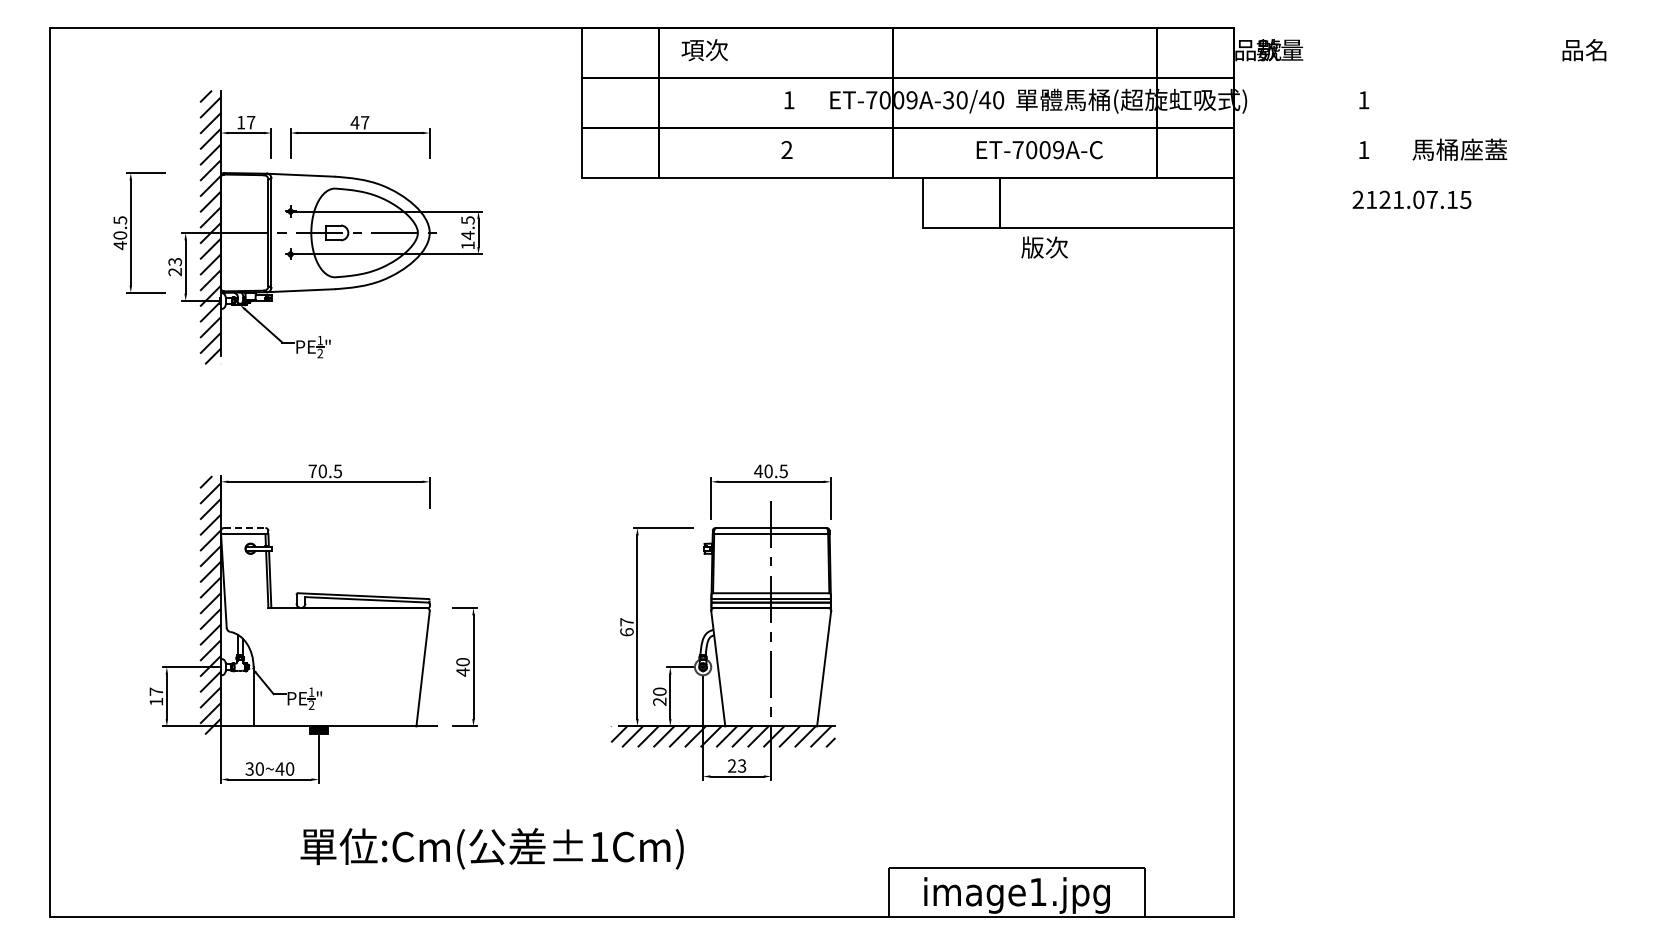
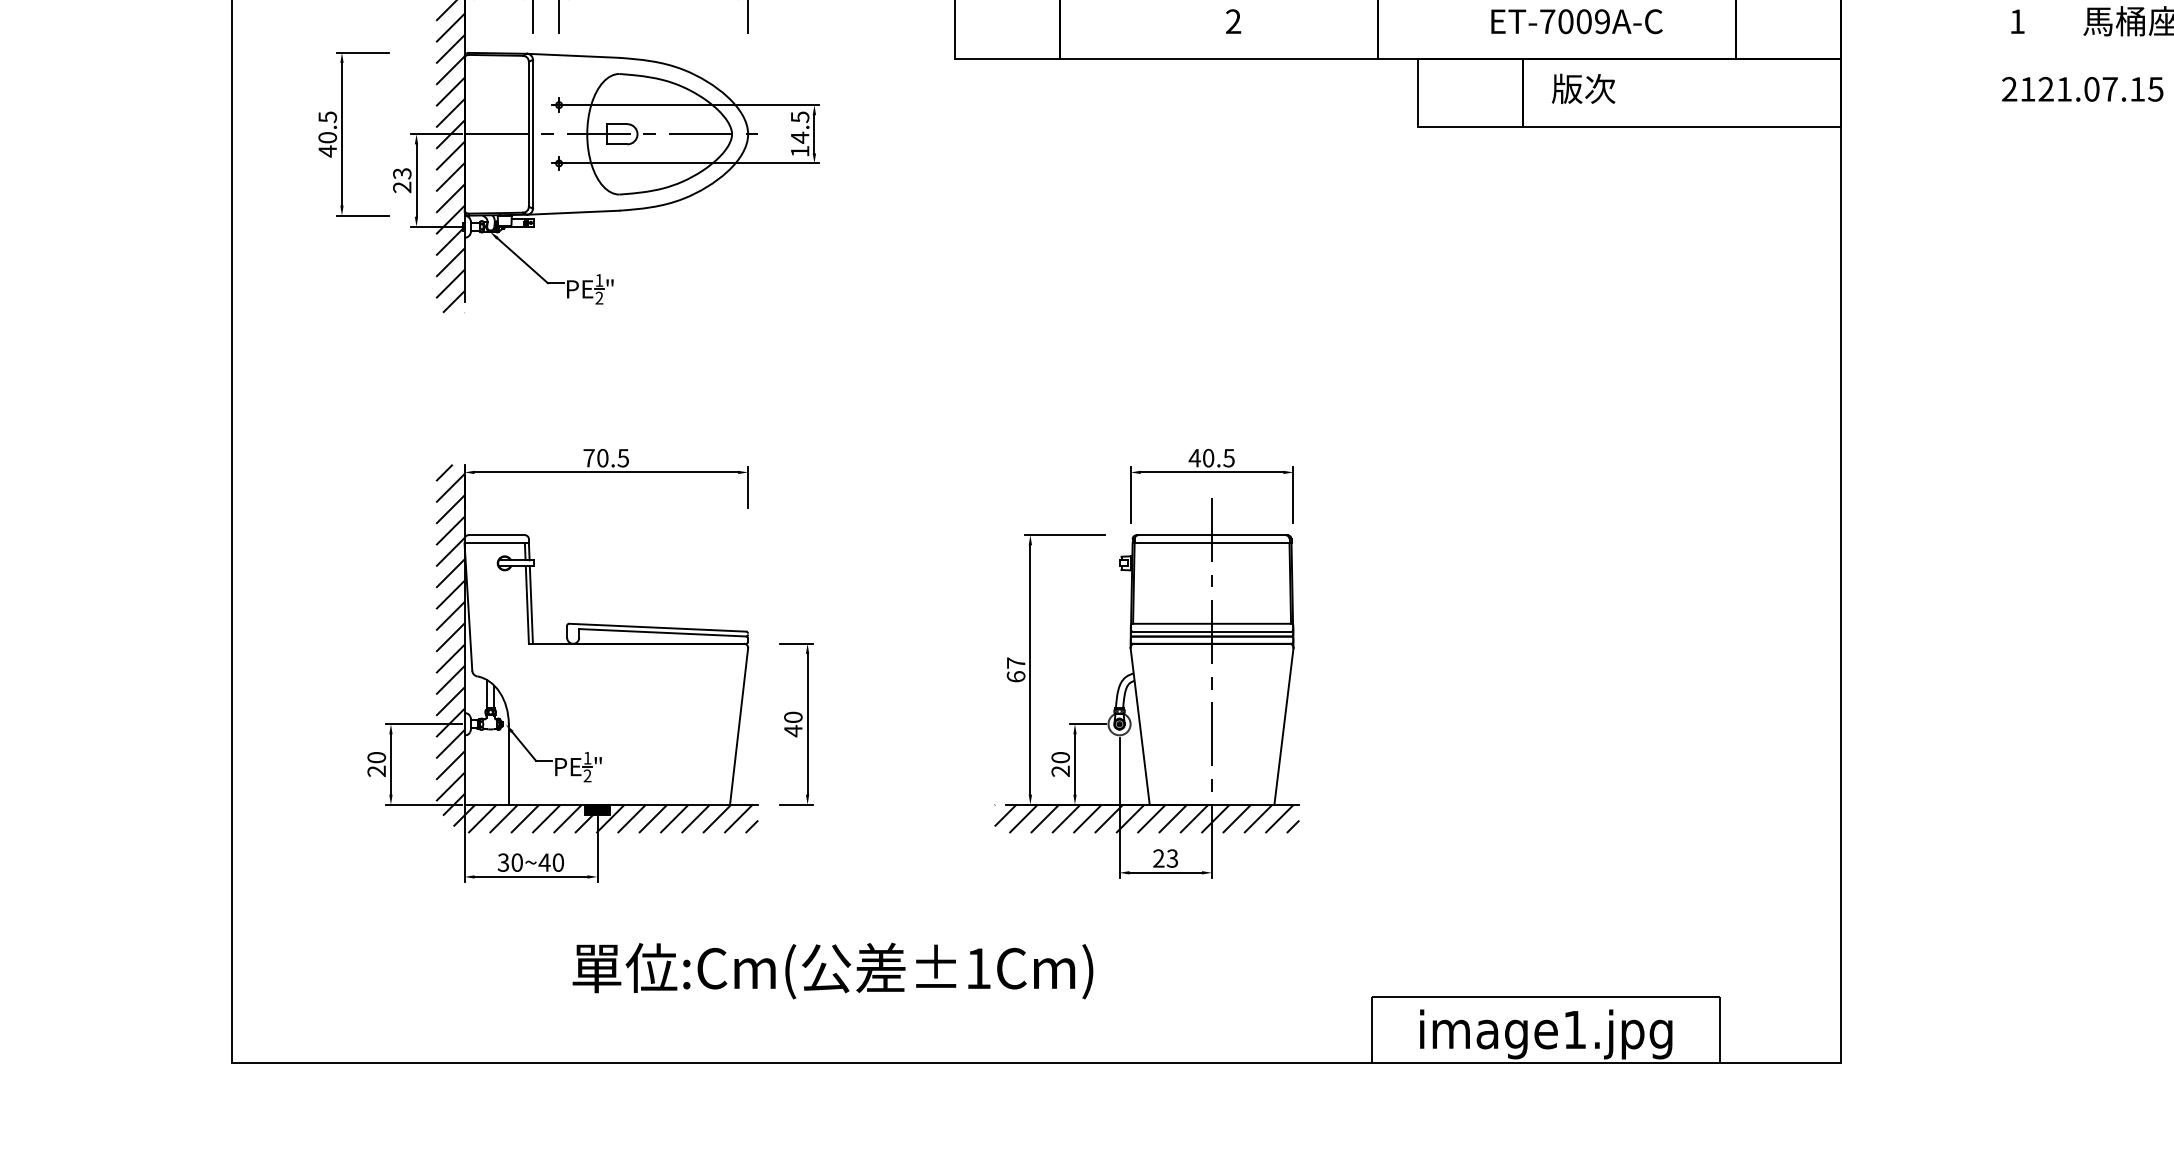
text: (1044, 247) -> (1583, 88), moved
line: (244, 528) -> (496, 535), dashed -> solid
text: (156, 696) -> (376, 764), 17 -> 20
hatch: (324, 736) -> (605, 818), added

